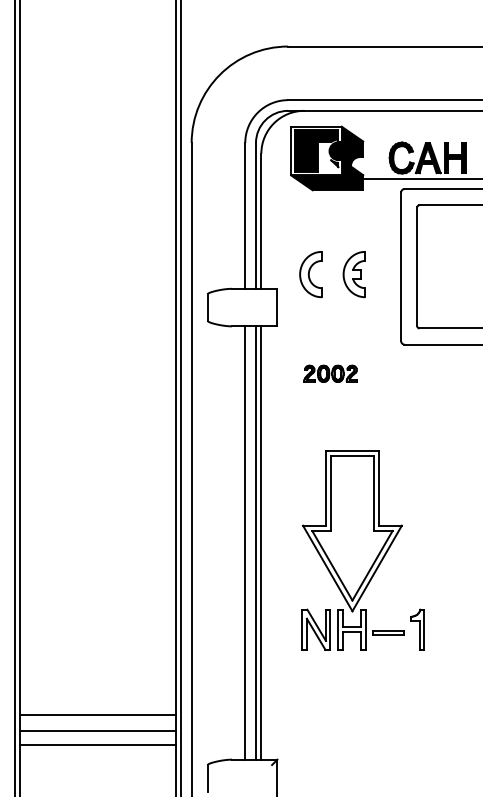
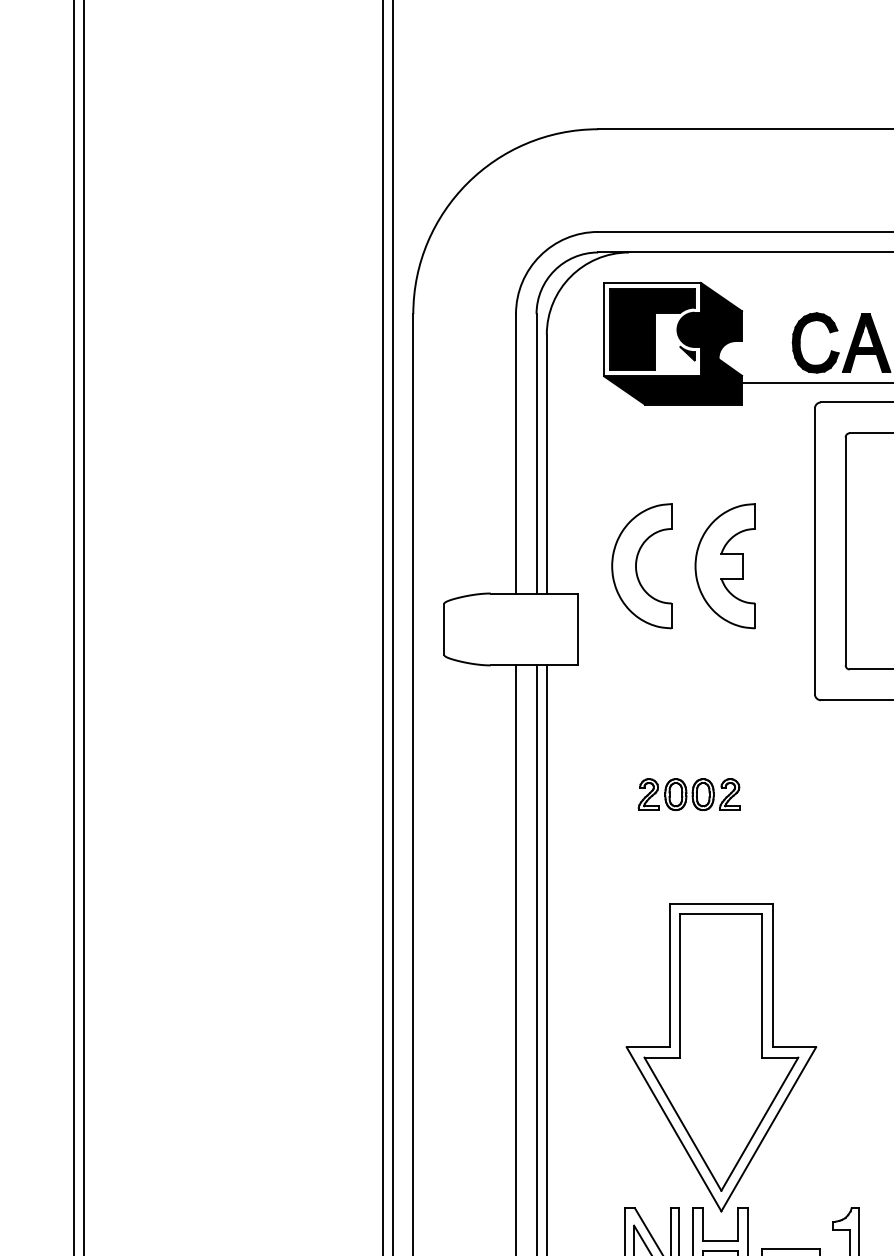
part: (310, 274) -> (640, 566), size x1.43
part: (354, 274) -> (725, 566), size x1.43
part: (330, 373) -> (688, 794), moved

